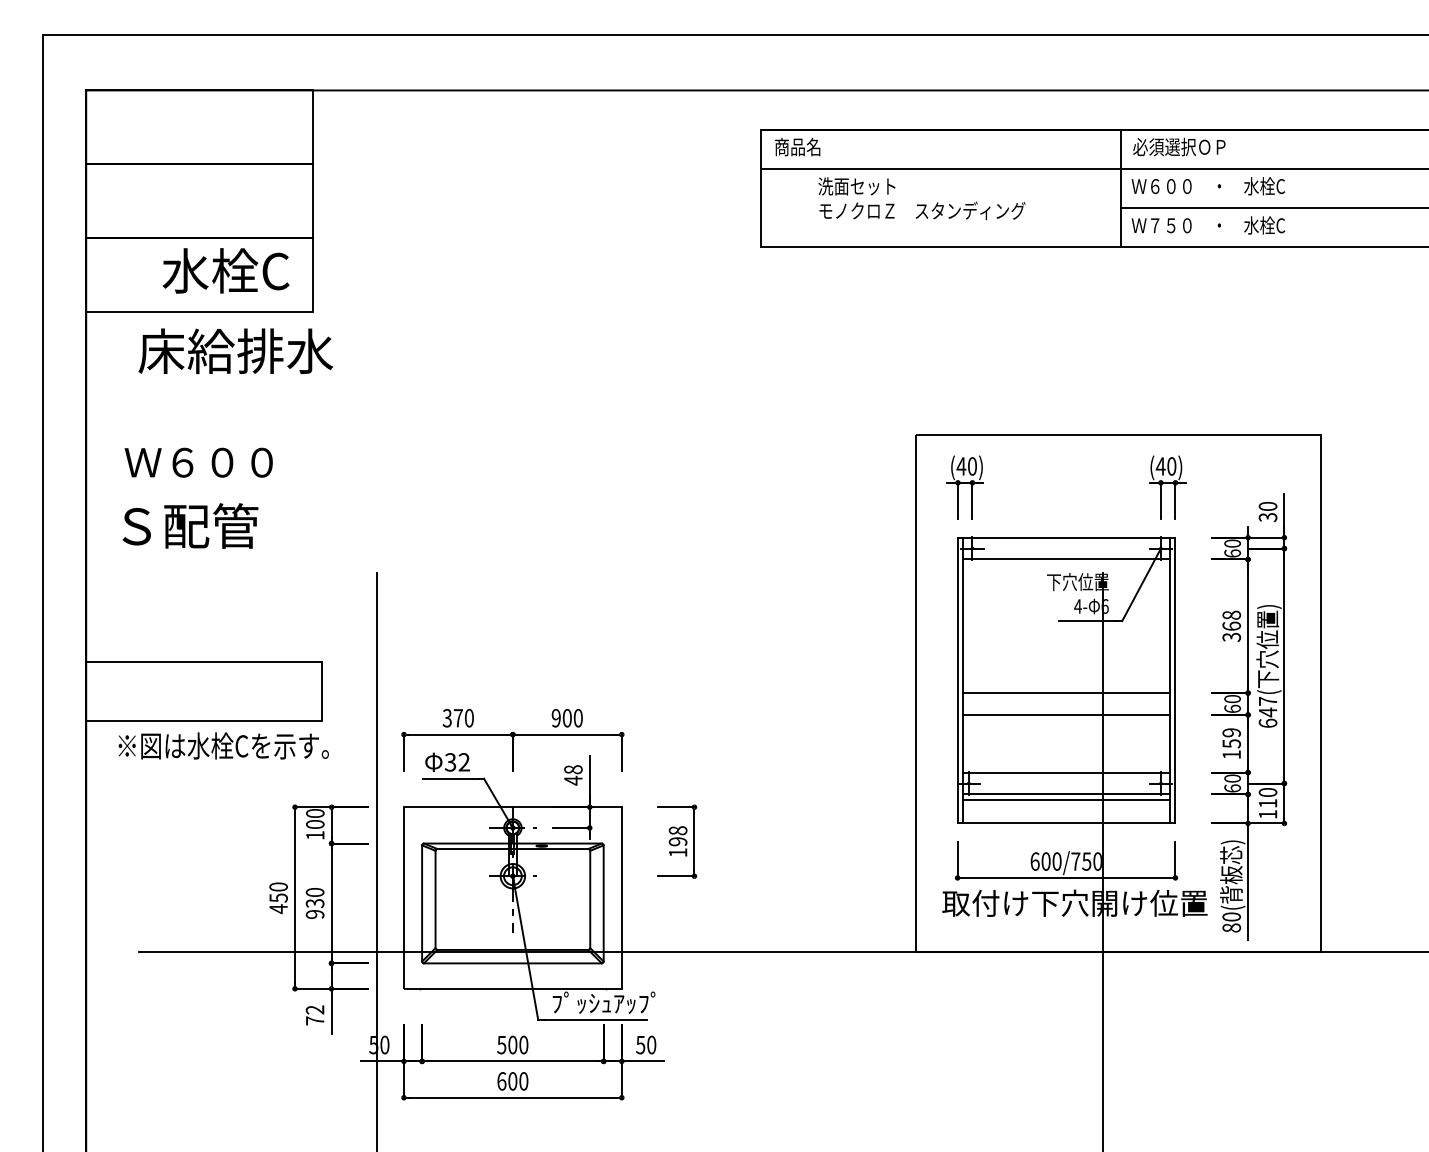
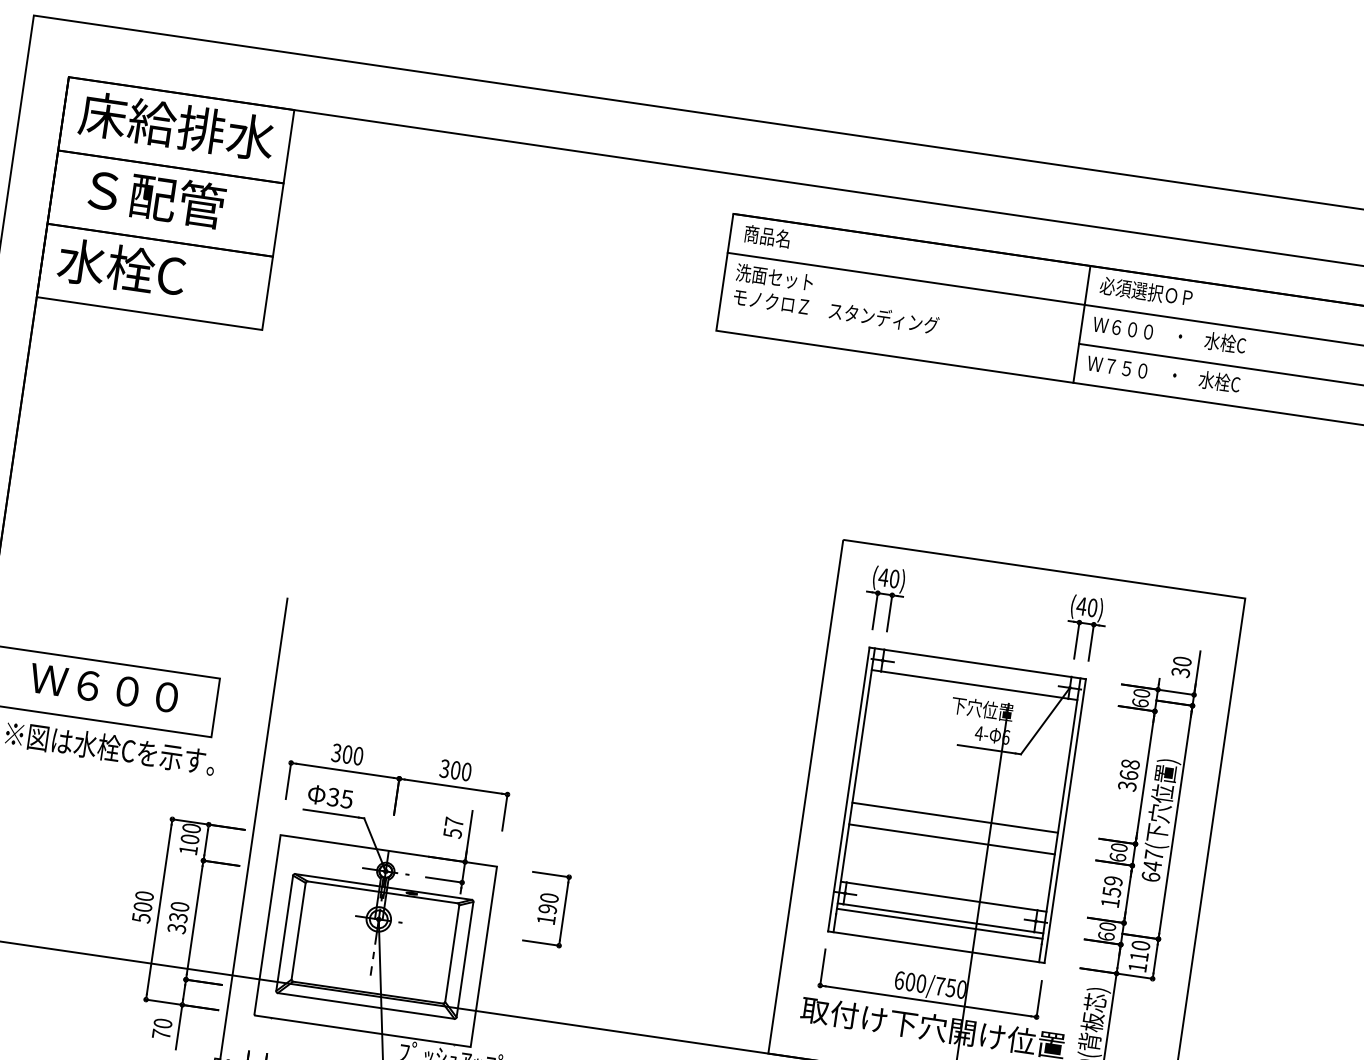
text: (921, 198) -> (837, 298), moved
text: (225, 270) -> (121, 267), moved
text: (235, 351) -> (176, 126), moved
text: (198, 462) -> (103, 687), moved
text: (190, 525) -> (157, 197), moved
text: (457, 717) -> (346, 753), 370 -> 300
text: (555, 718) -> (443, 768), 900 -> 300
text: (463, 762) -> (346, 799), 32 -> 35
text: (573, 775) -> (453, 828), 48 -> 57
text: (678, 830) -> (549, 897), 198 -> 190
text: (278, 903) -> (142, 912), 450 -> 500
text: (315, 914) -> (177, 928), 930 -> 330
text: (315, 1009) -> (163, 1023), 72 -> 70

